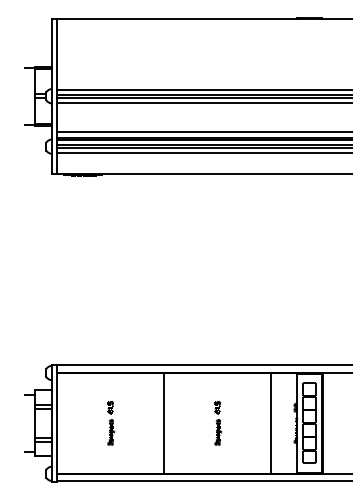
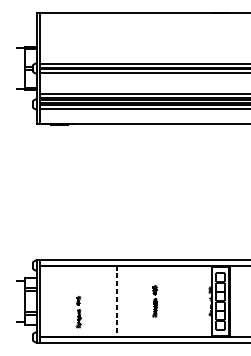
part: (111, 422) -> (79, 311), moved
line: (271, 422) -> (193, 300), removed
line: (164, 423) -> (116, 301), solid -> dashed

